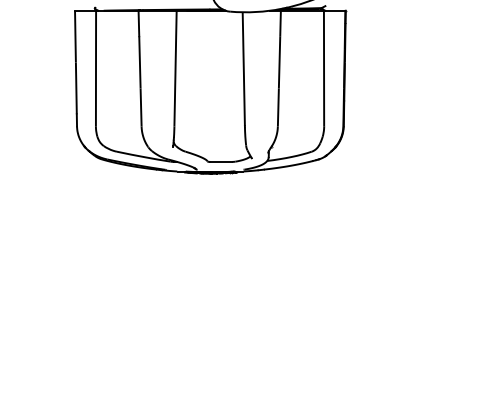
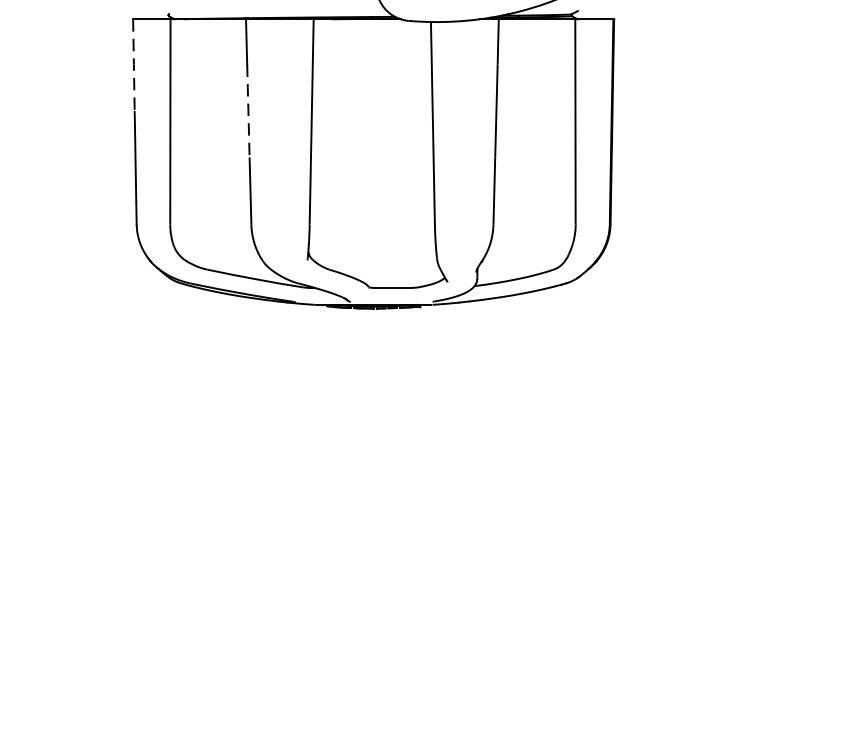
line: (75, 36) -> (133, 65), solid -> dashed
line: (139, 62) -> (247, 111), solid -> dashed

